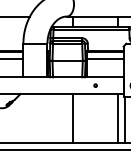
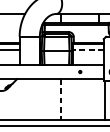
line: (105, 59) -> (88, 50), solid -> dashed
line: (118, 118) -> (99, 99), removed
line: (73, 119) -> (61, 100), solid -> dashed

